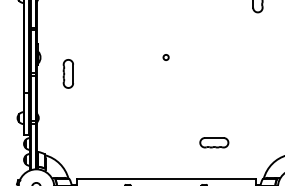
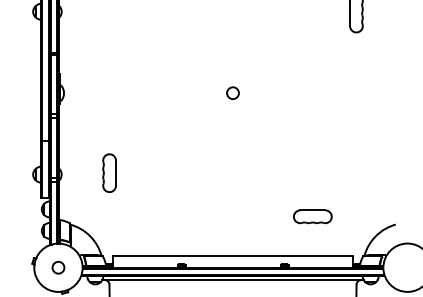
circle: (165, 57) -> (232, 92), size x1.67
part: (68, 73) -> (109, 172), moved
part: (214, 142) -> (312, 216), moved

